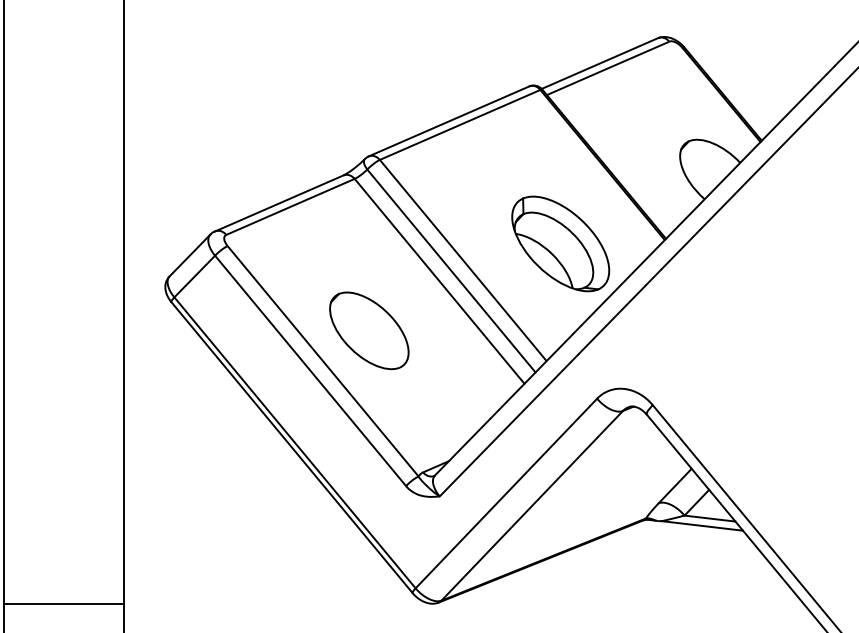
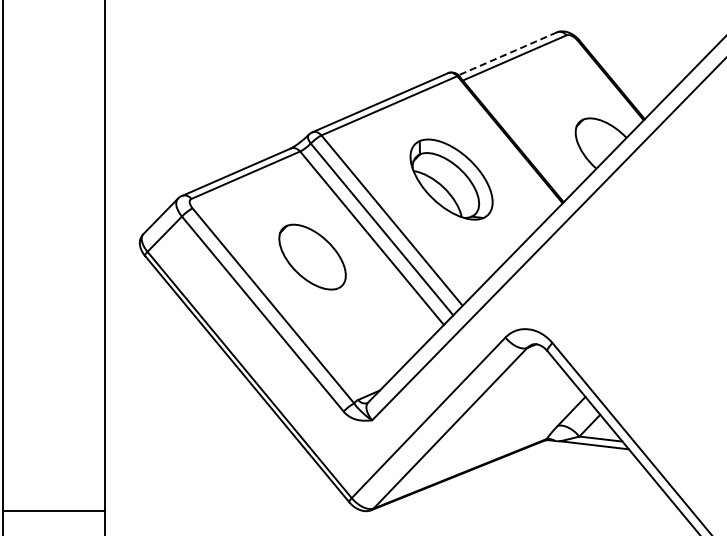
line: (599, 63) -> (507, 53), solid -> dashed
part: (560, 243) -> (451, 179), moved
part: (369, 330) -> (312, 256), moved

